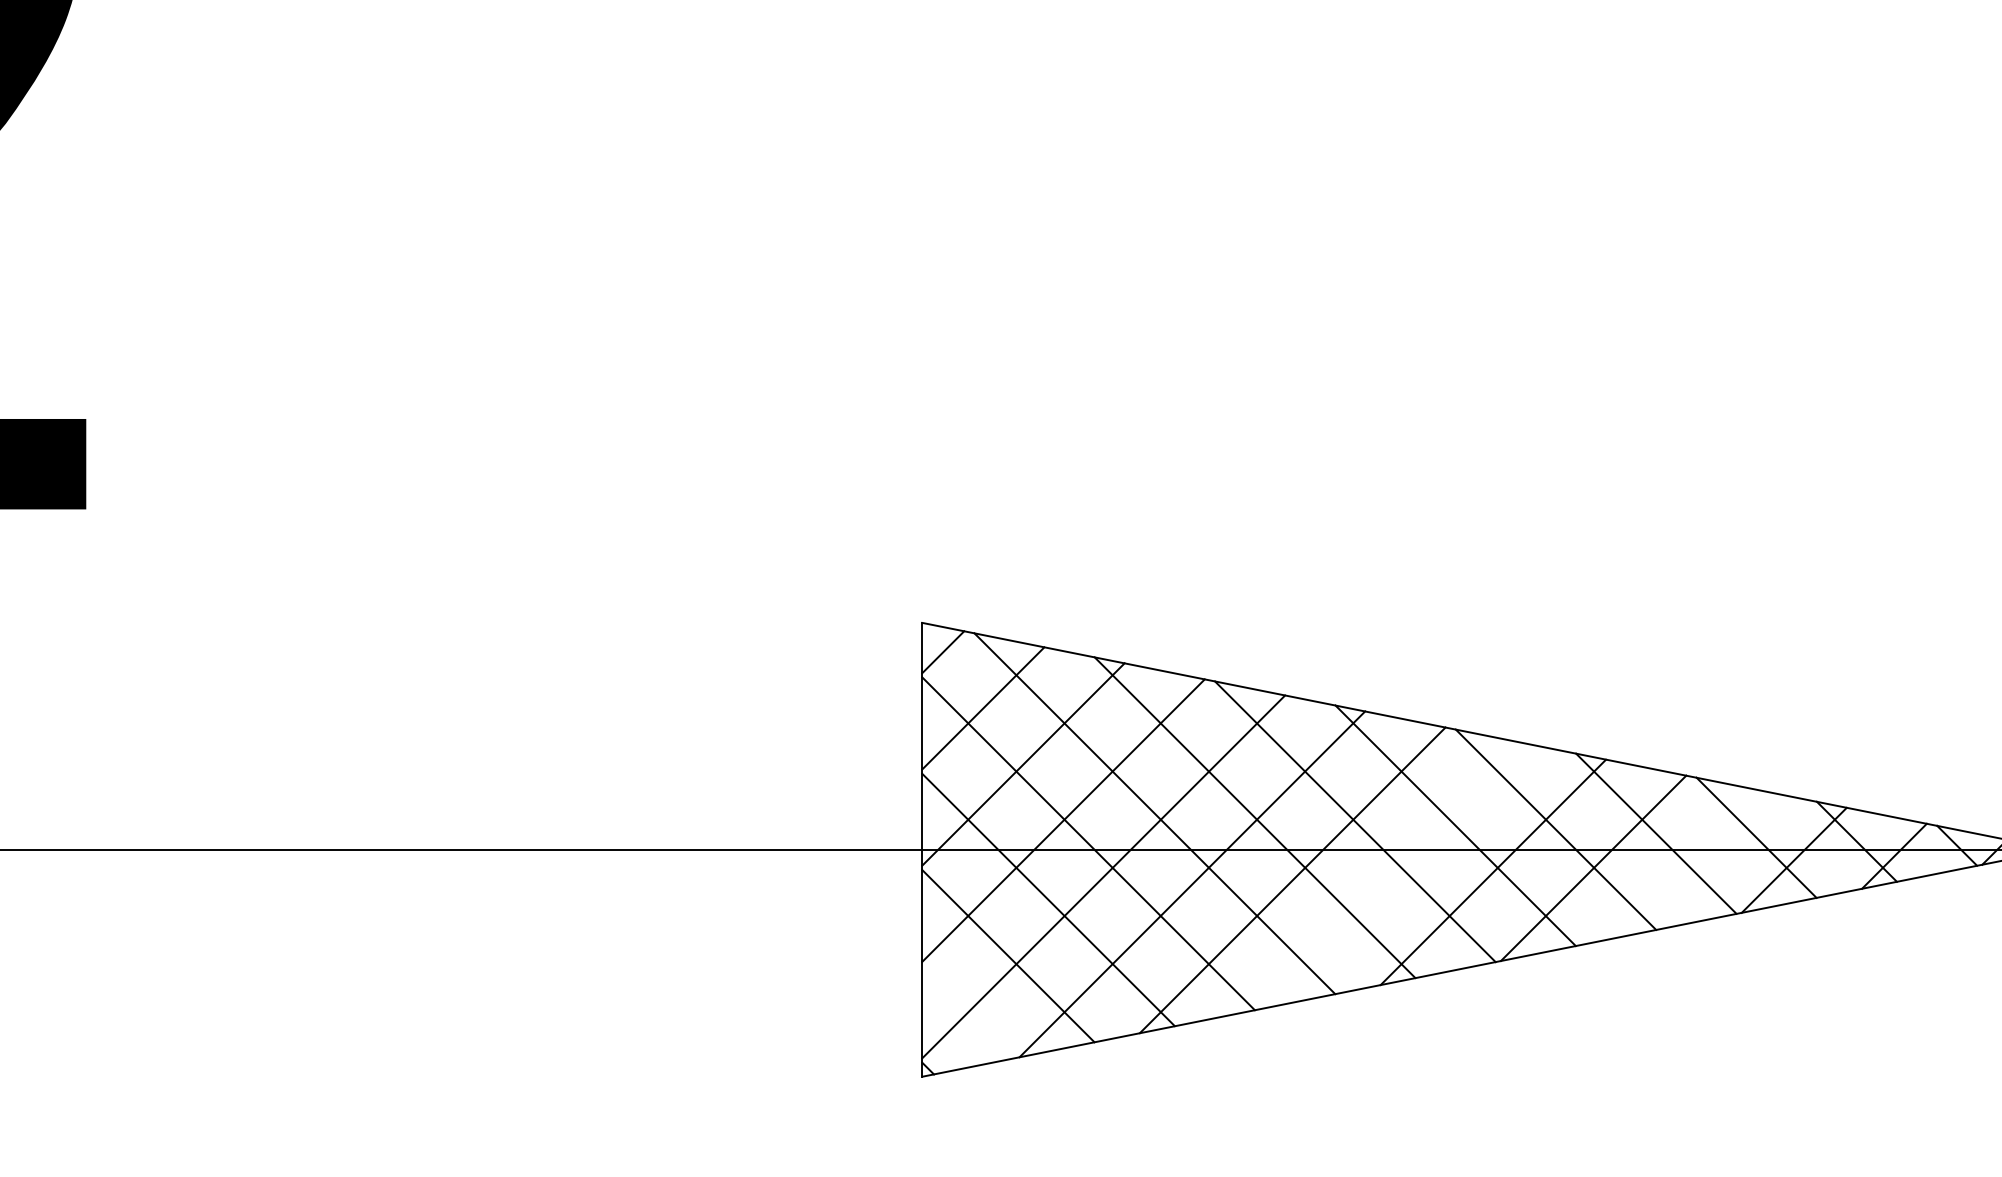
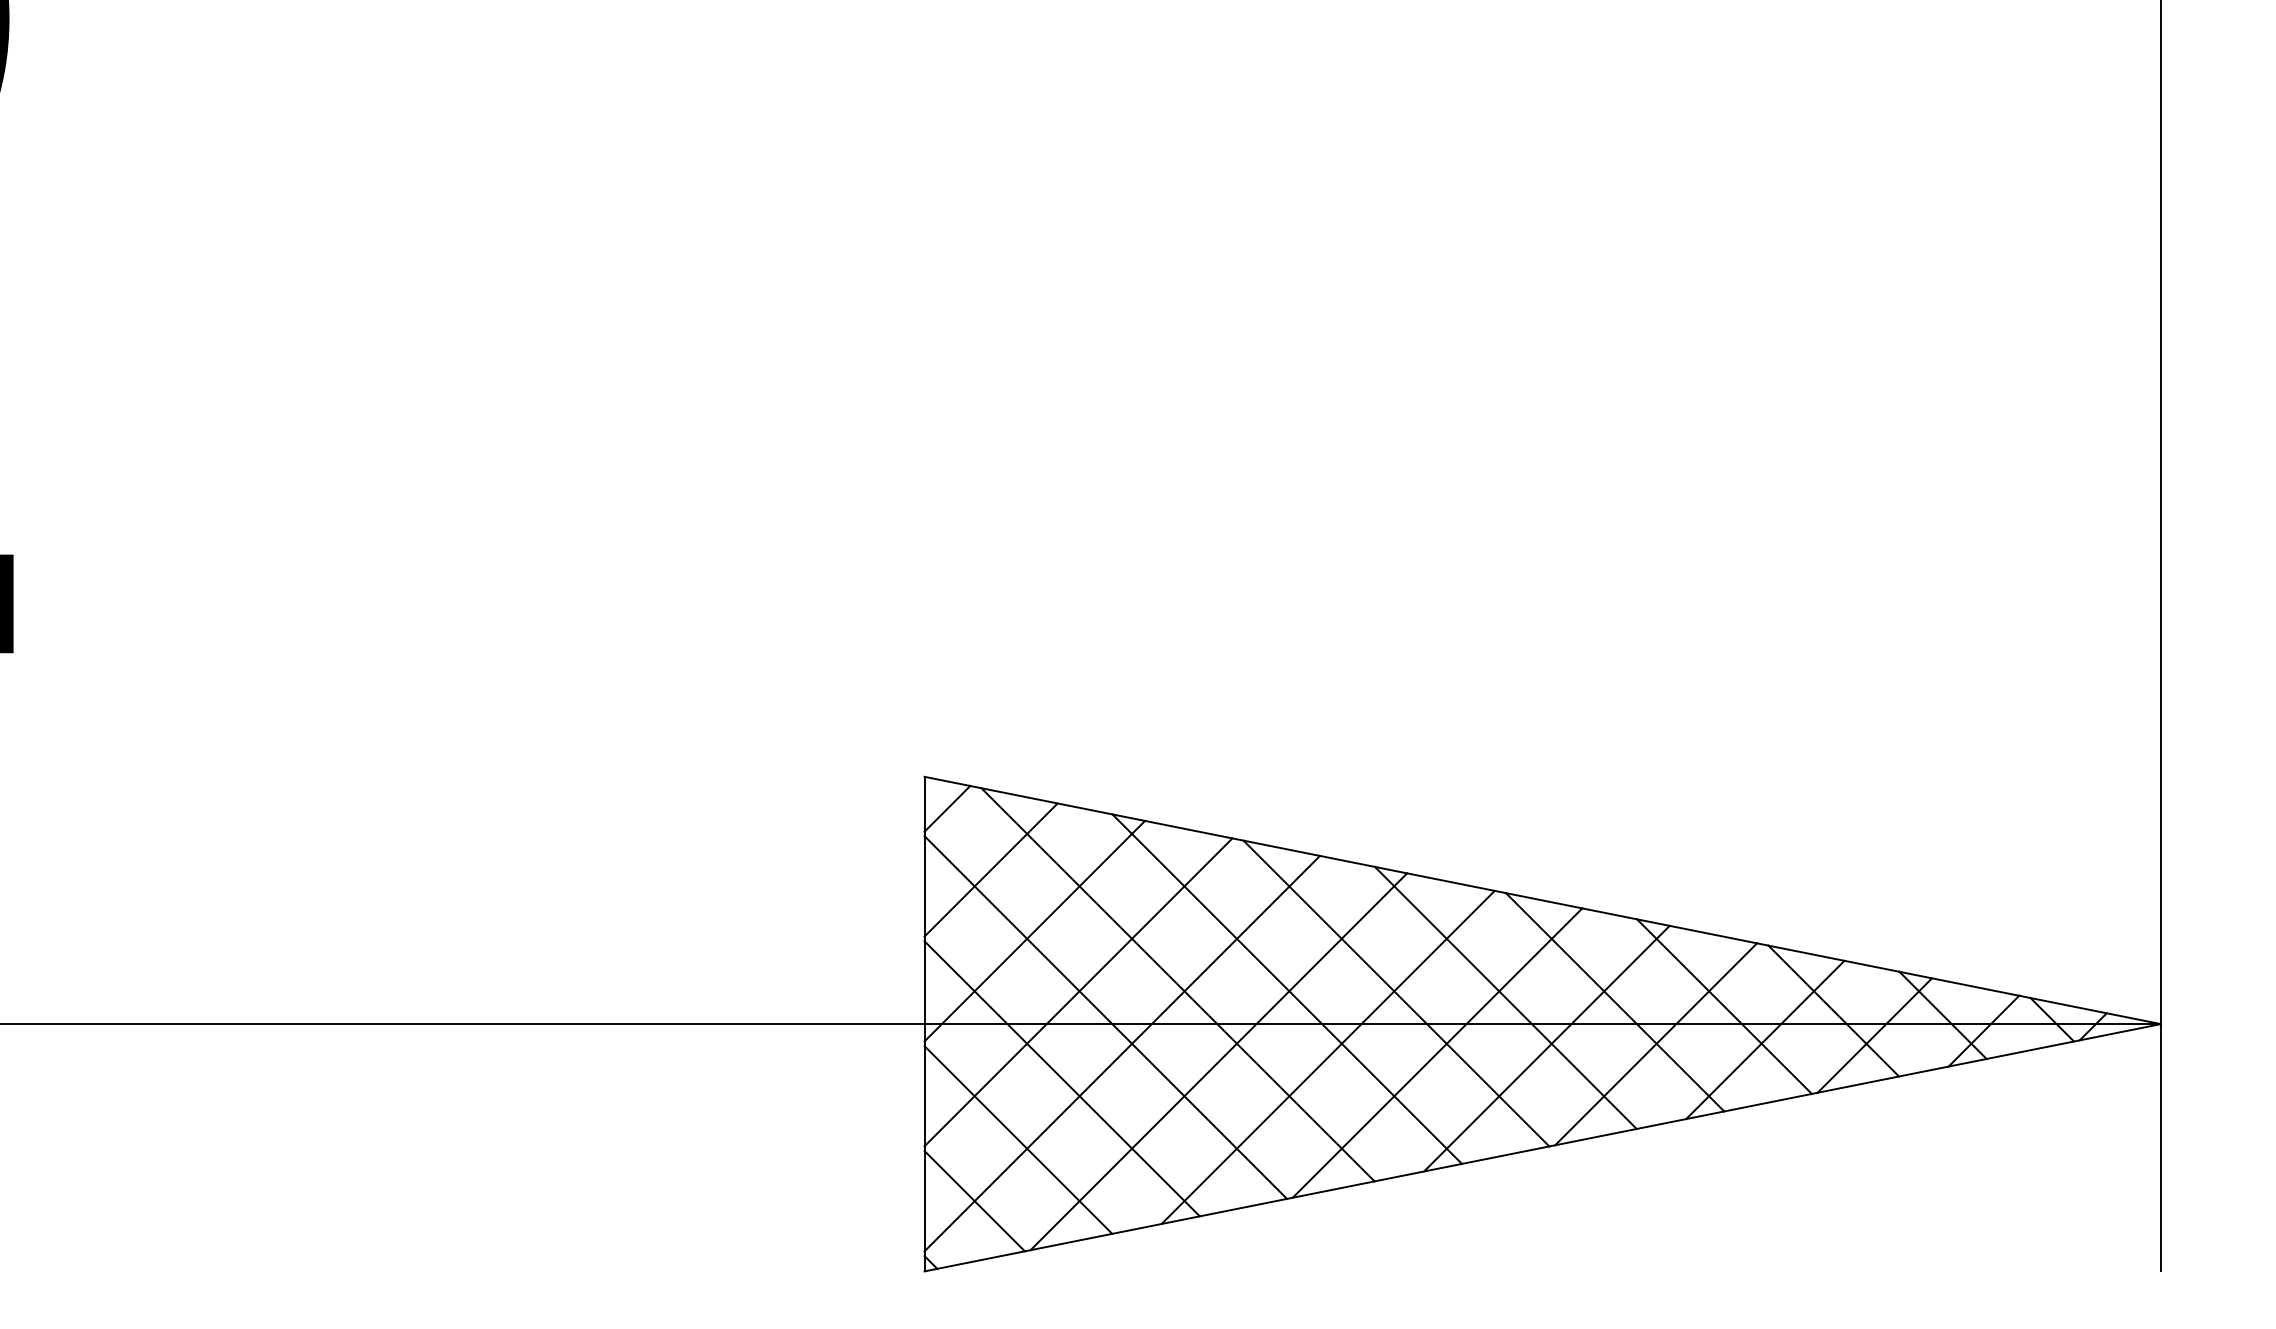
line: (1694, 863) -> (1765, 1039), added
line: (1392, 875) -> (1437, 1052), added
line: (968, 1011) -> (974, 1200), added

